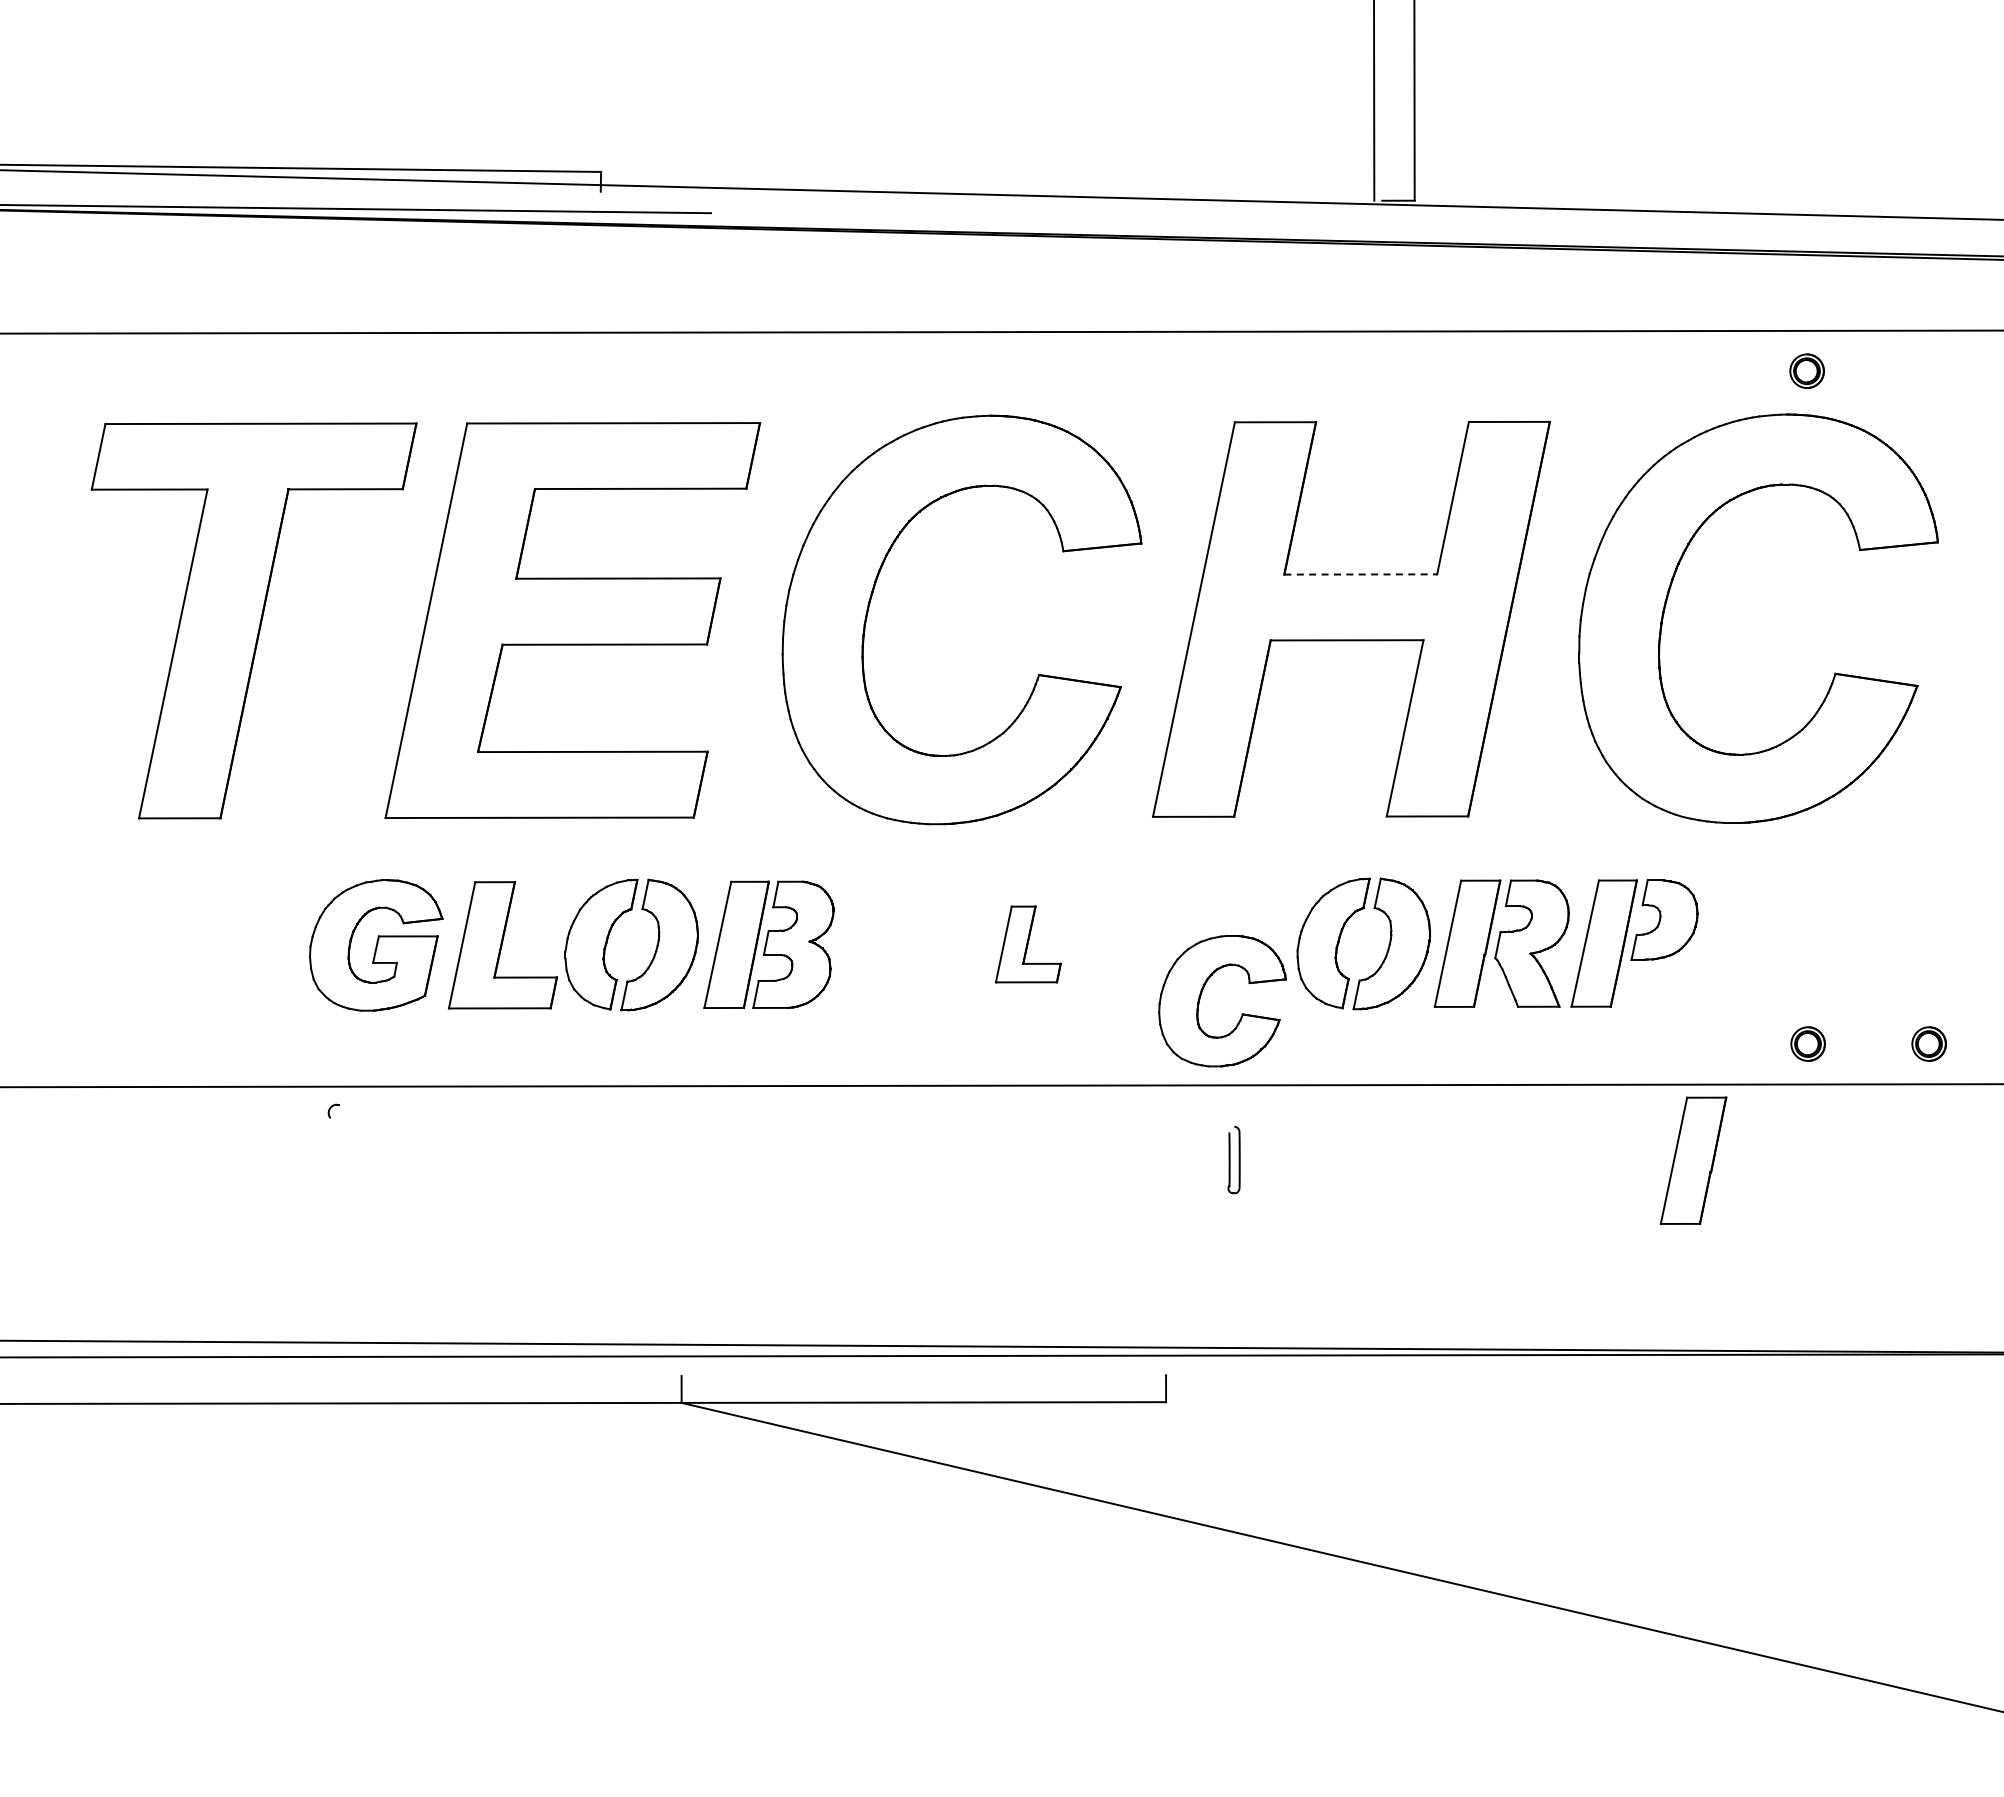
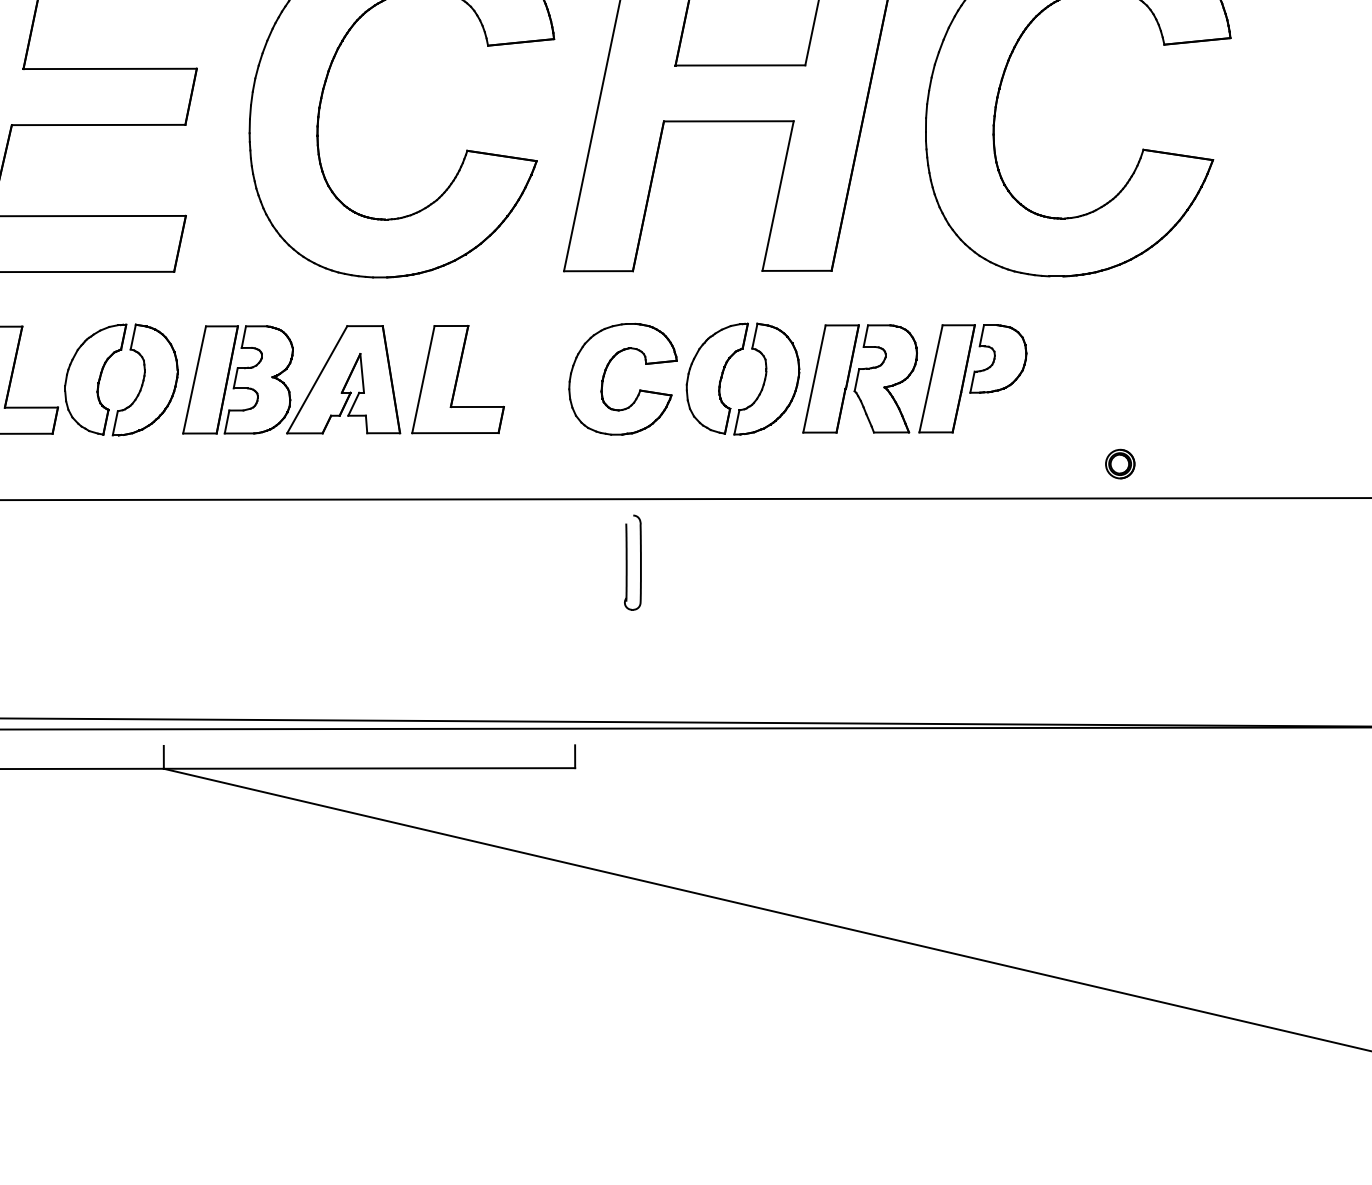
line: (1361, 574) -> (741, 65), dashed -> solid
part: (892, 944) -> (342, 379), added
part: (1028, 944) -> (458, 379), size x1.67
part: (1201, 995) -> (605, 374), moved
part: (1928, 1043) -> (1222, 463), removed
part: (1233, 1159) -> (632, 562), size x1.67
part: (1693, 1160) -> (1022, 562), removed

